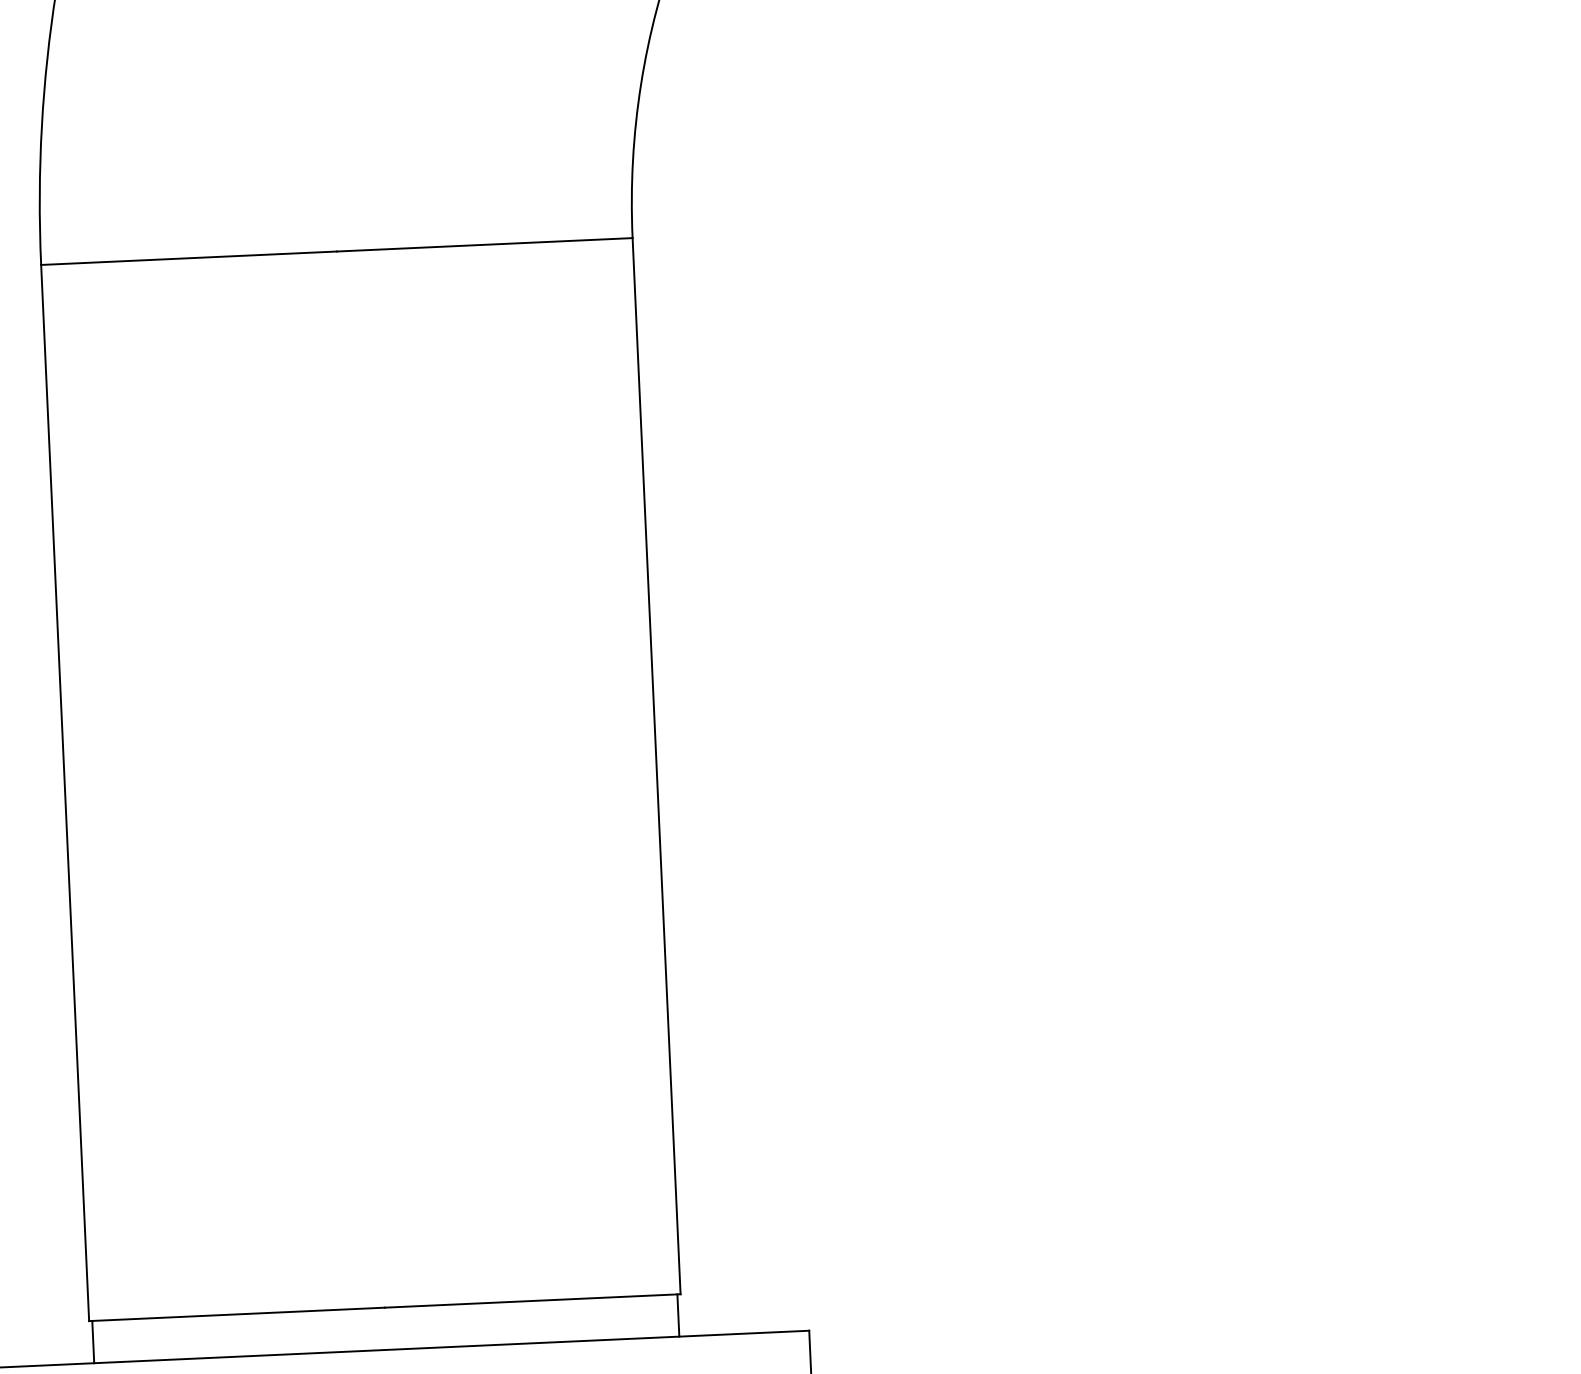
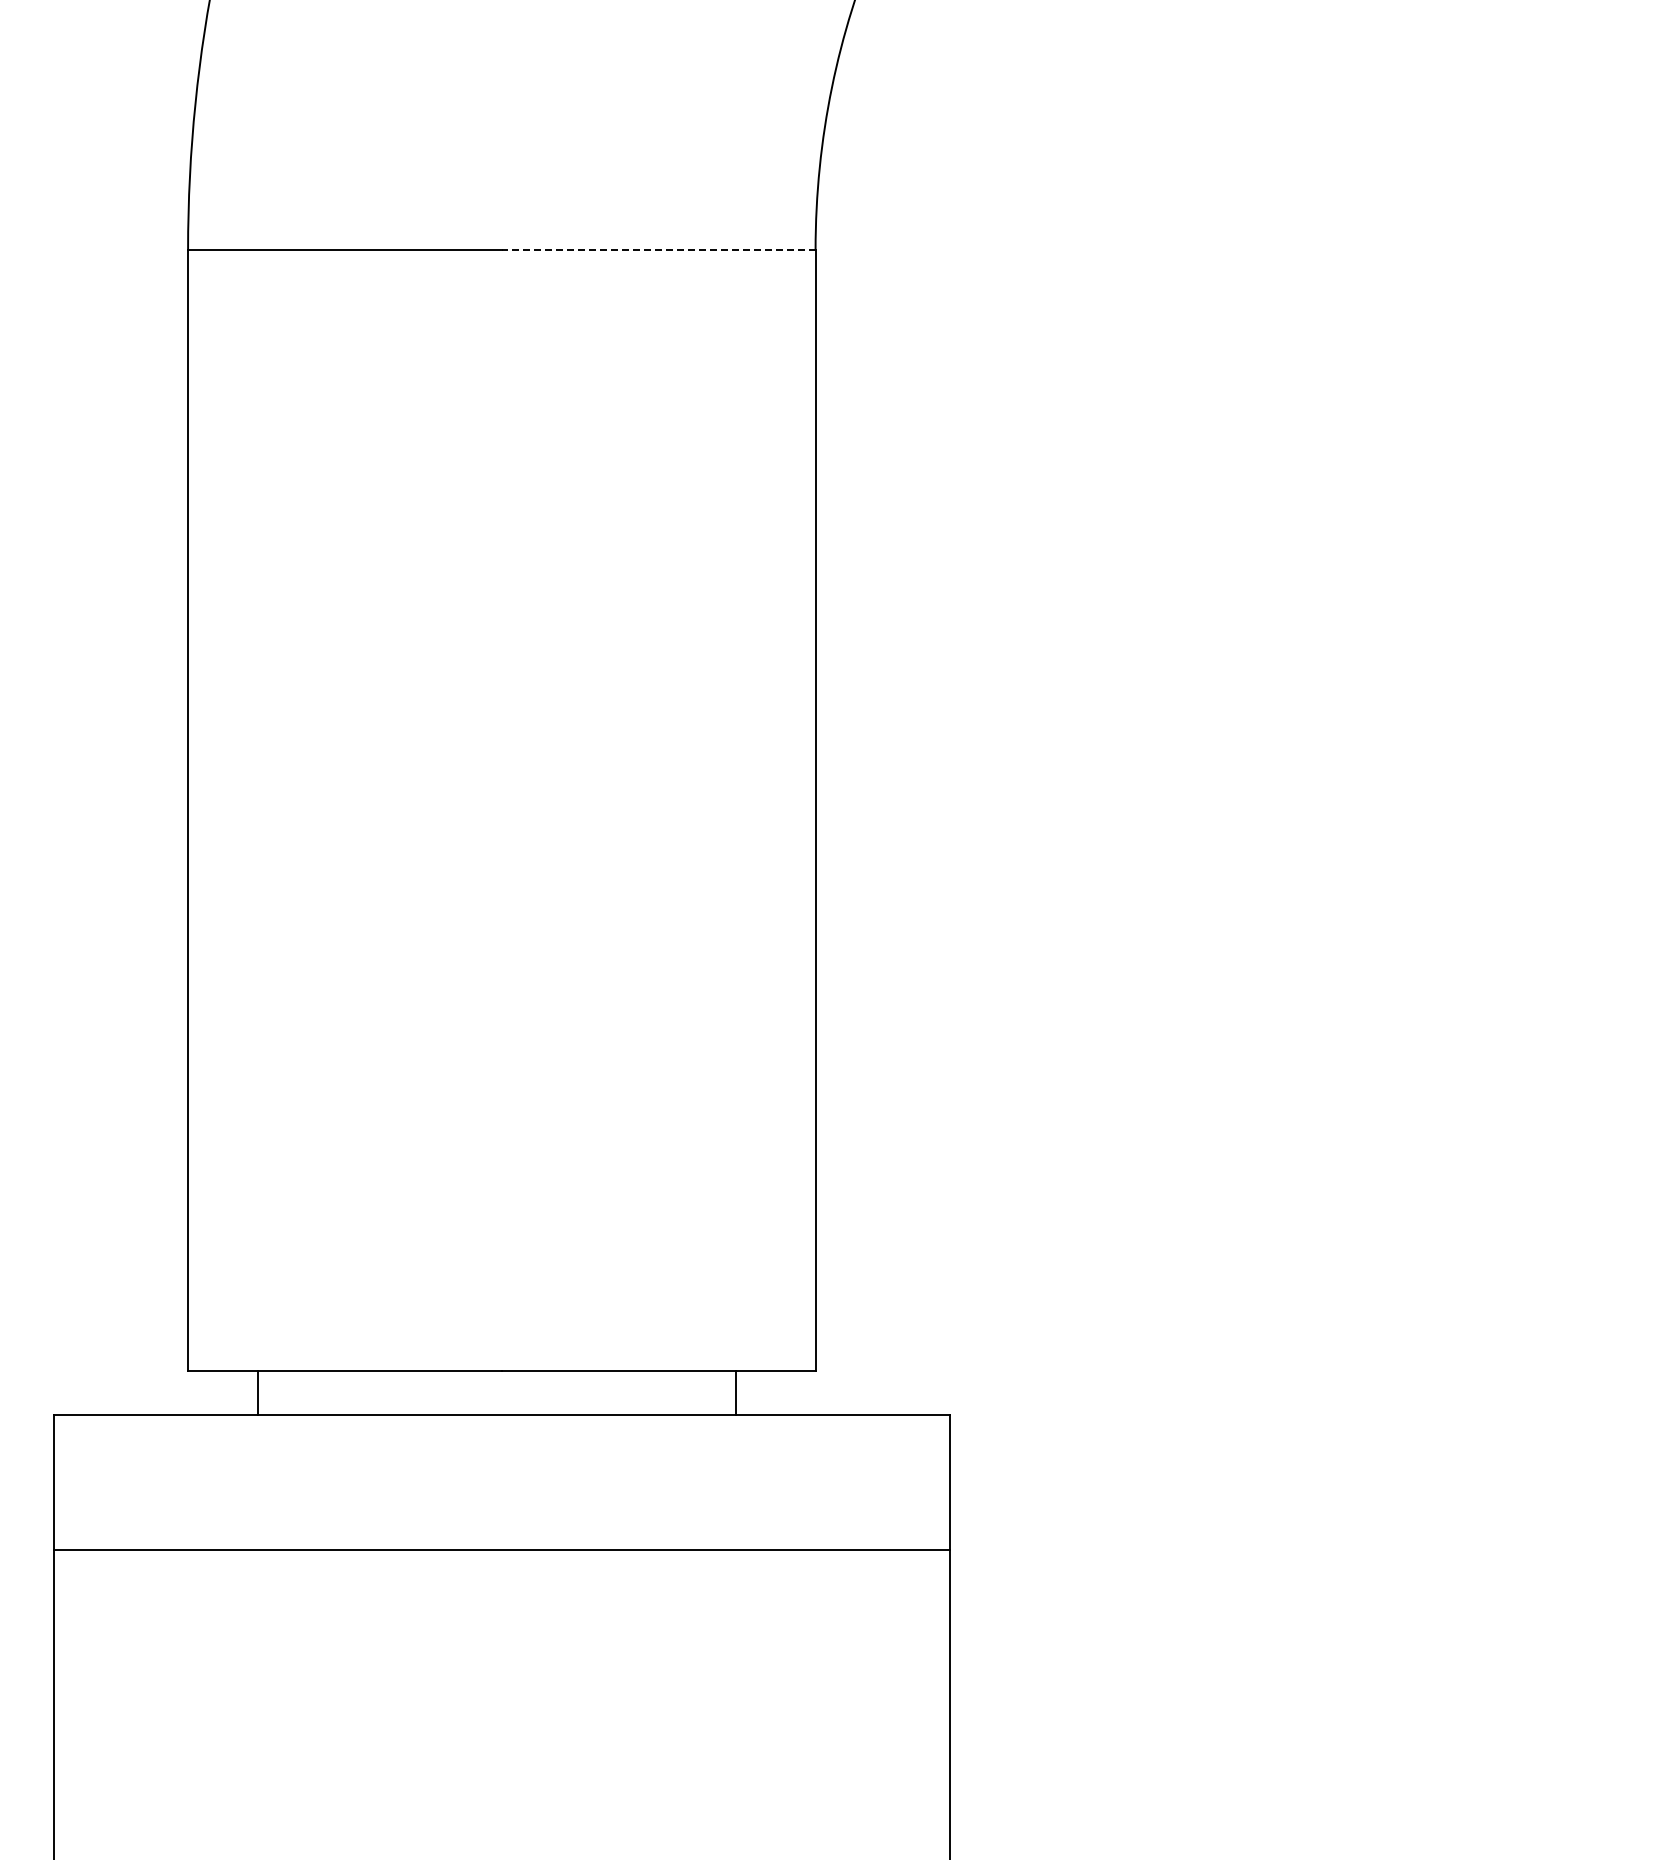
line: (484, 245) -> (658, 250), solid -> dashed
line: (678, 1315) -> (736, 1392), moved
line: (93, 1341) -> (258, 1392), moved

